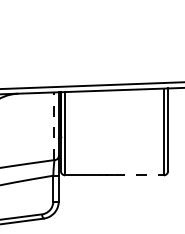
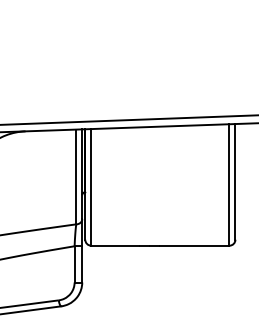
line: (54, 126) -> (76, 177), dashed -> solid
line: (139, 175) -> (195, 245), dashed -> solid

